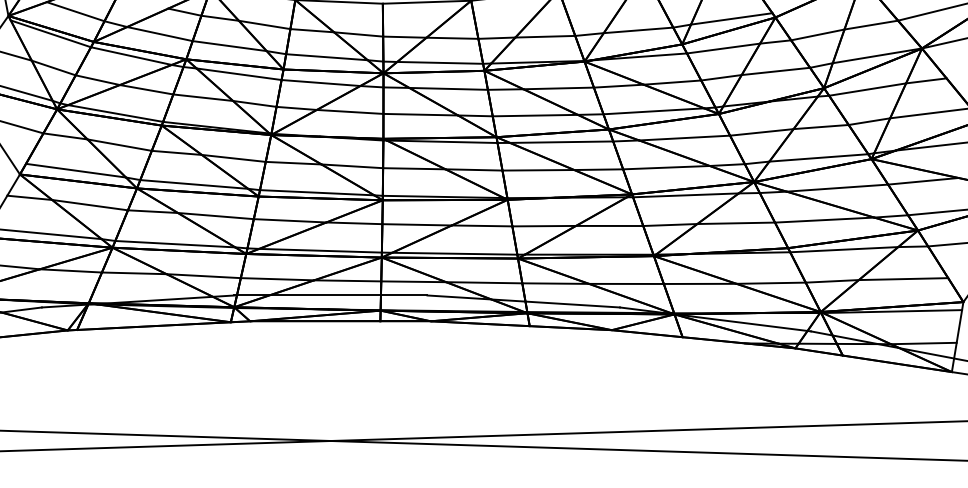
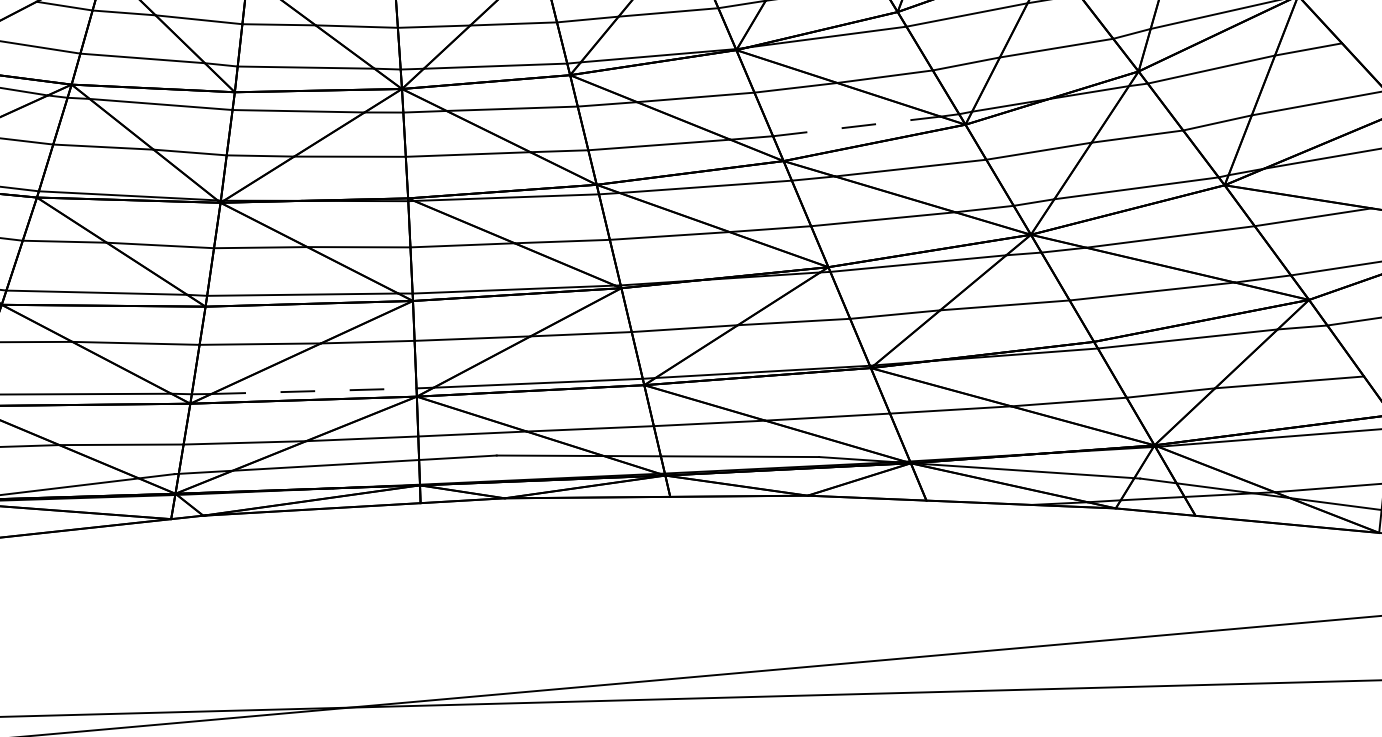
line: (654, 111) -> (857, 126), solid -> dashed
line: (321, 250) -> (315, 390), solid -> dashed

